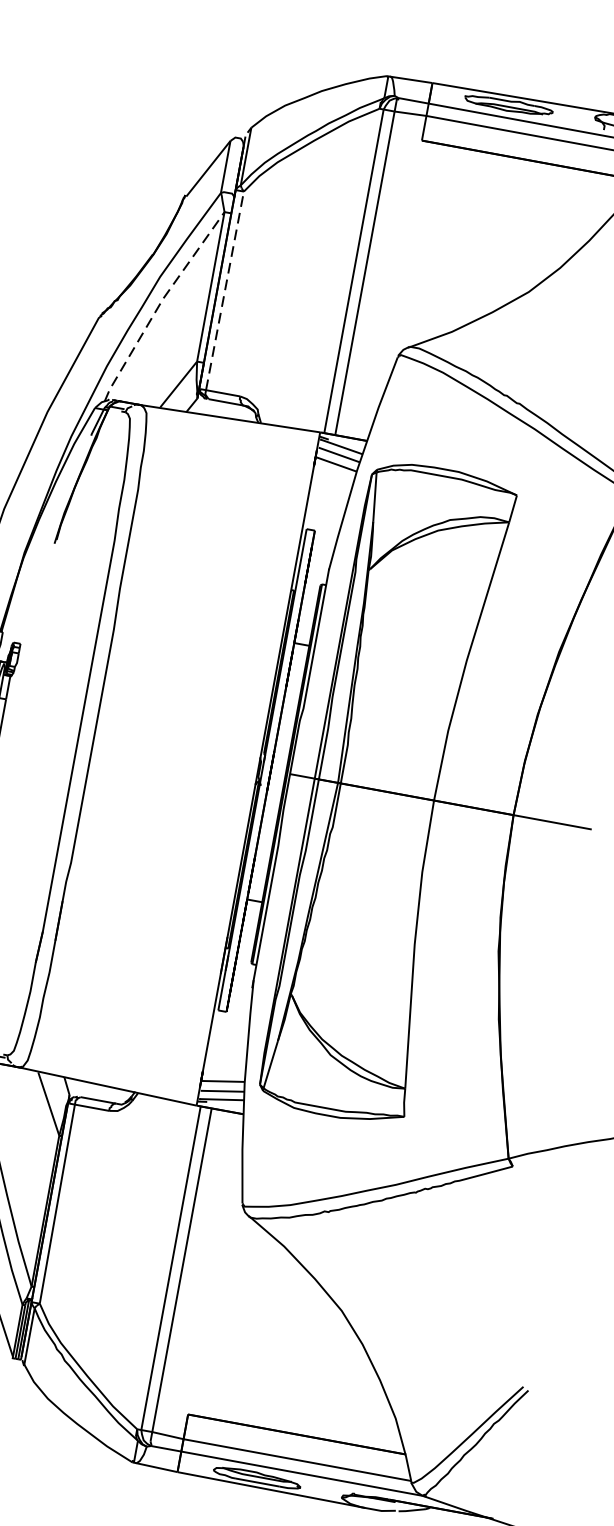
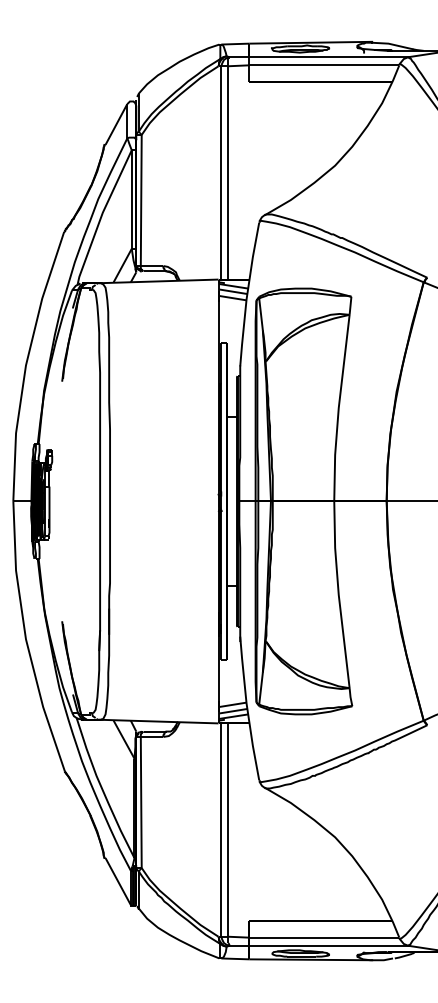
line: (225, 290) -> (141, 200), dashed -> solid
line: (160, 304) -> (101, 216), dashed -> solid

